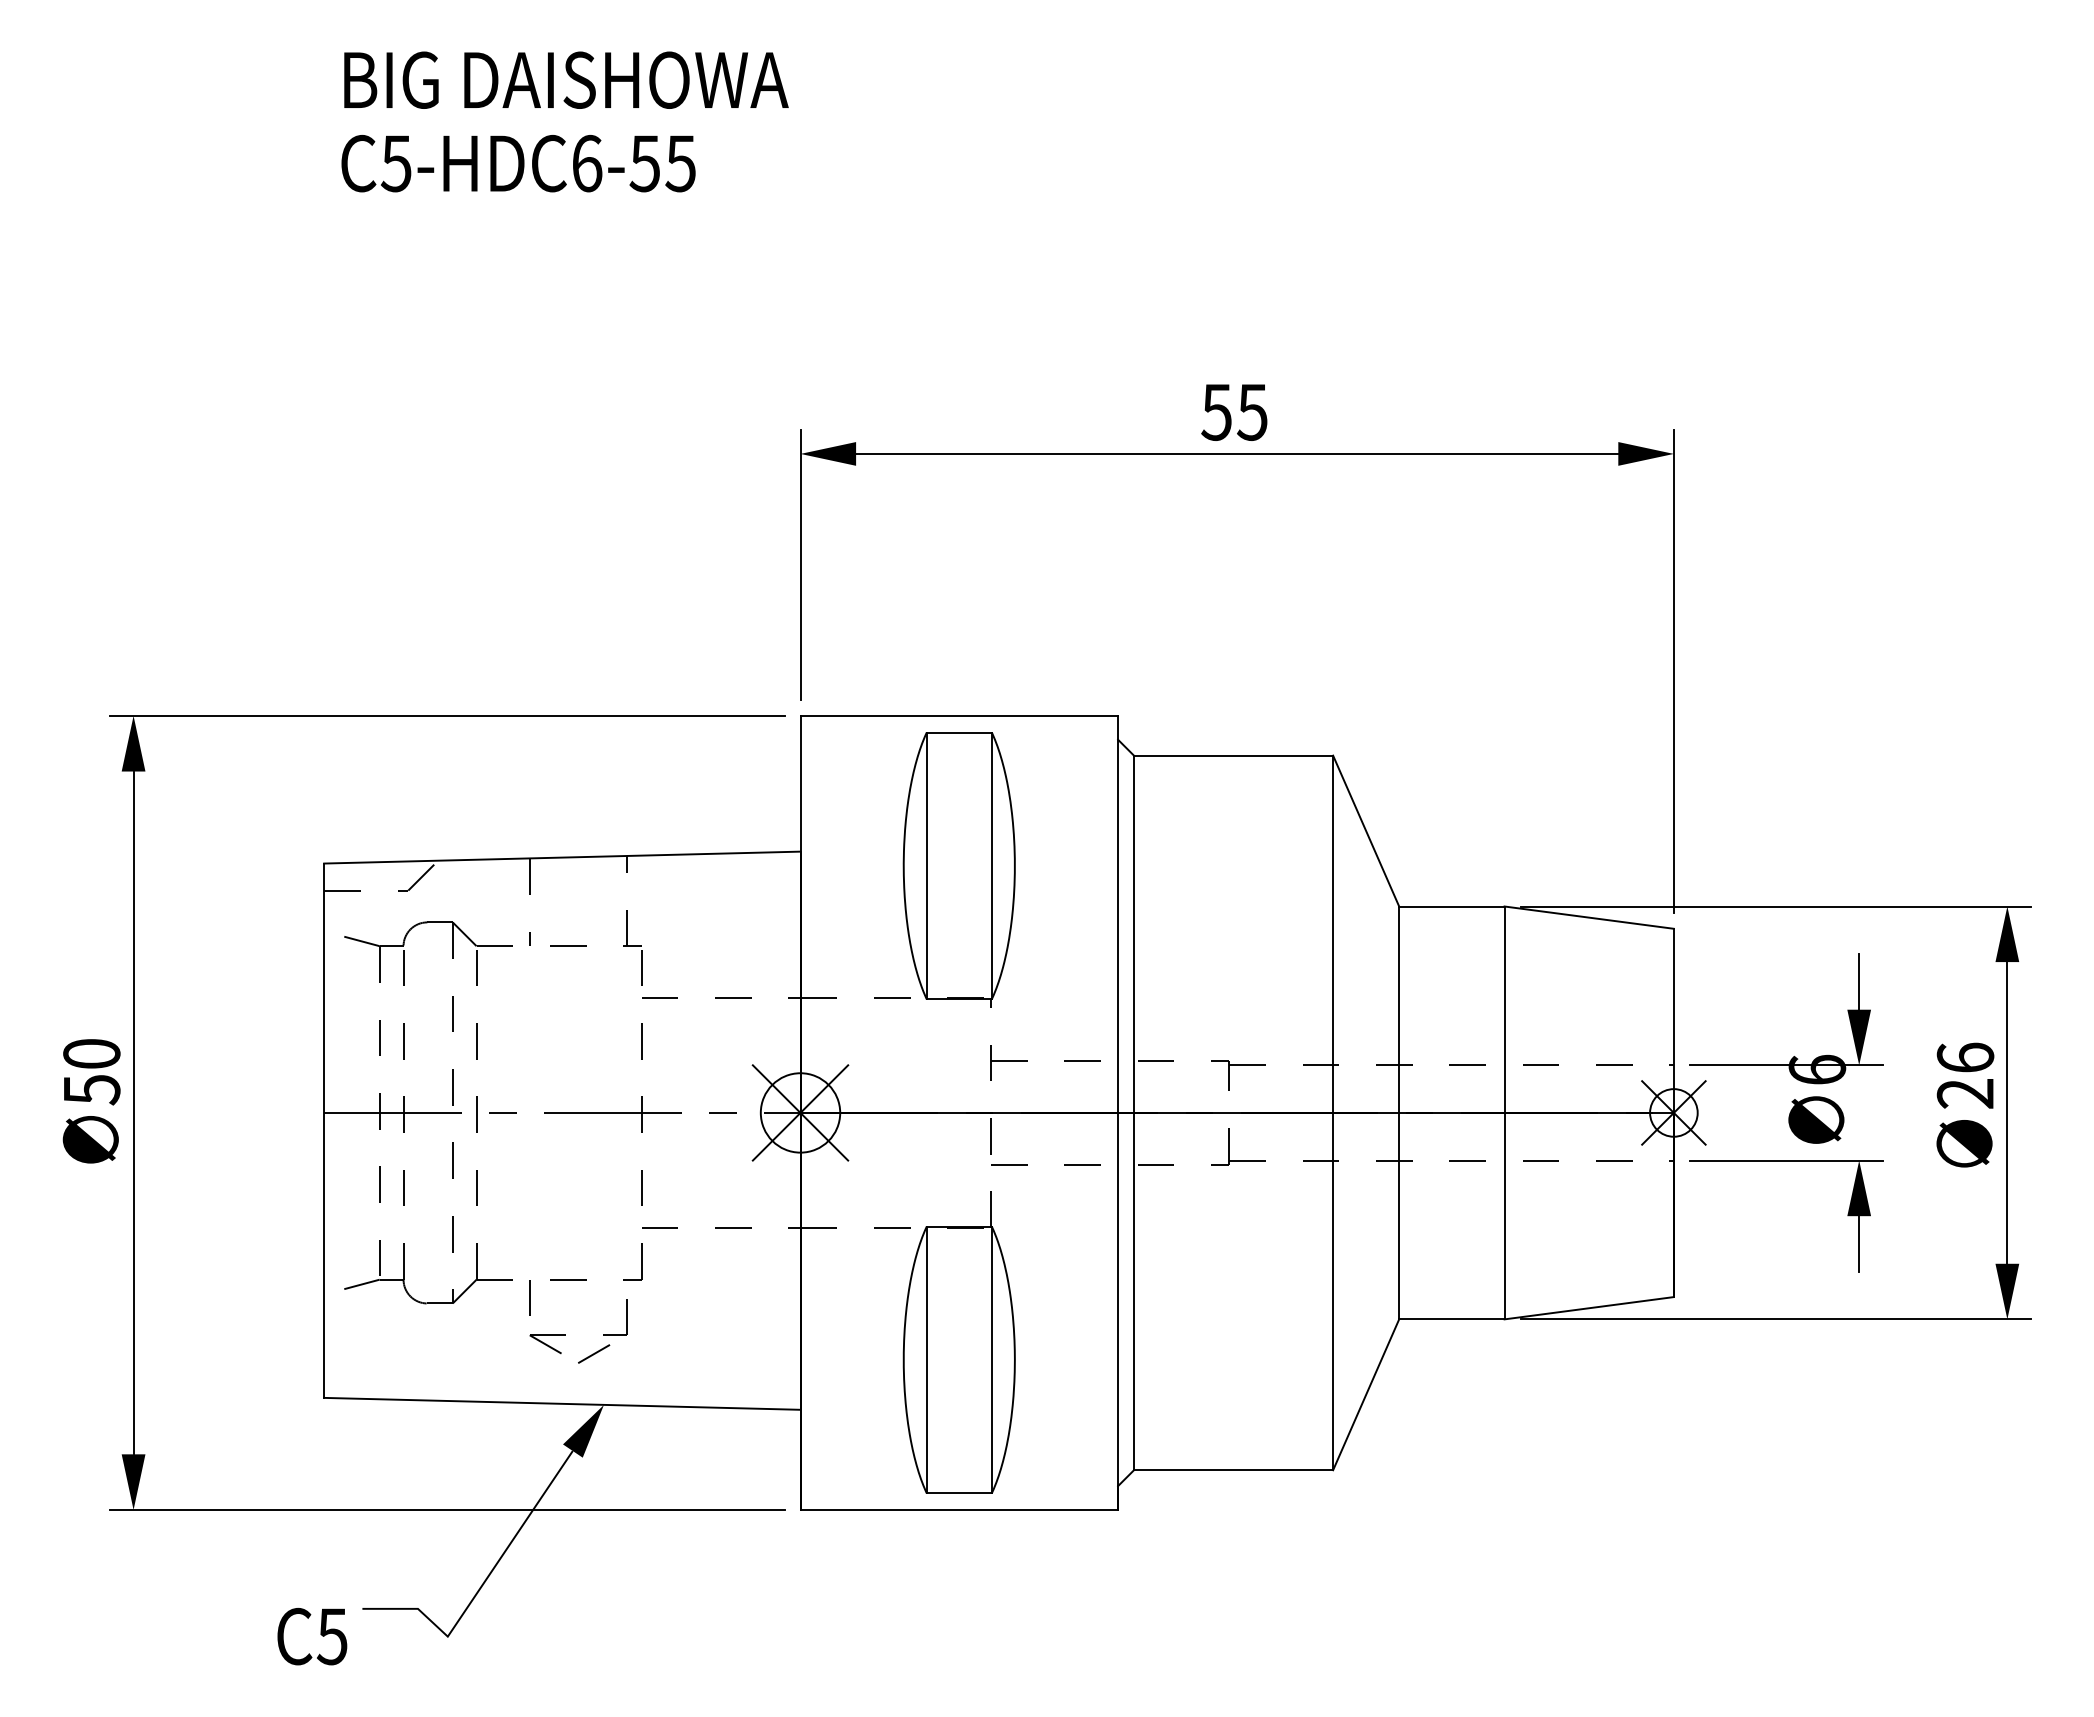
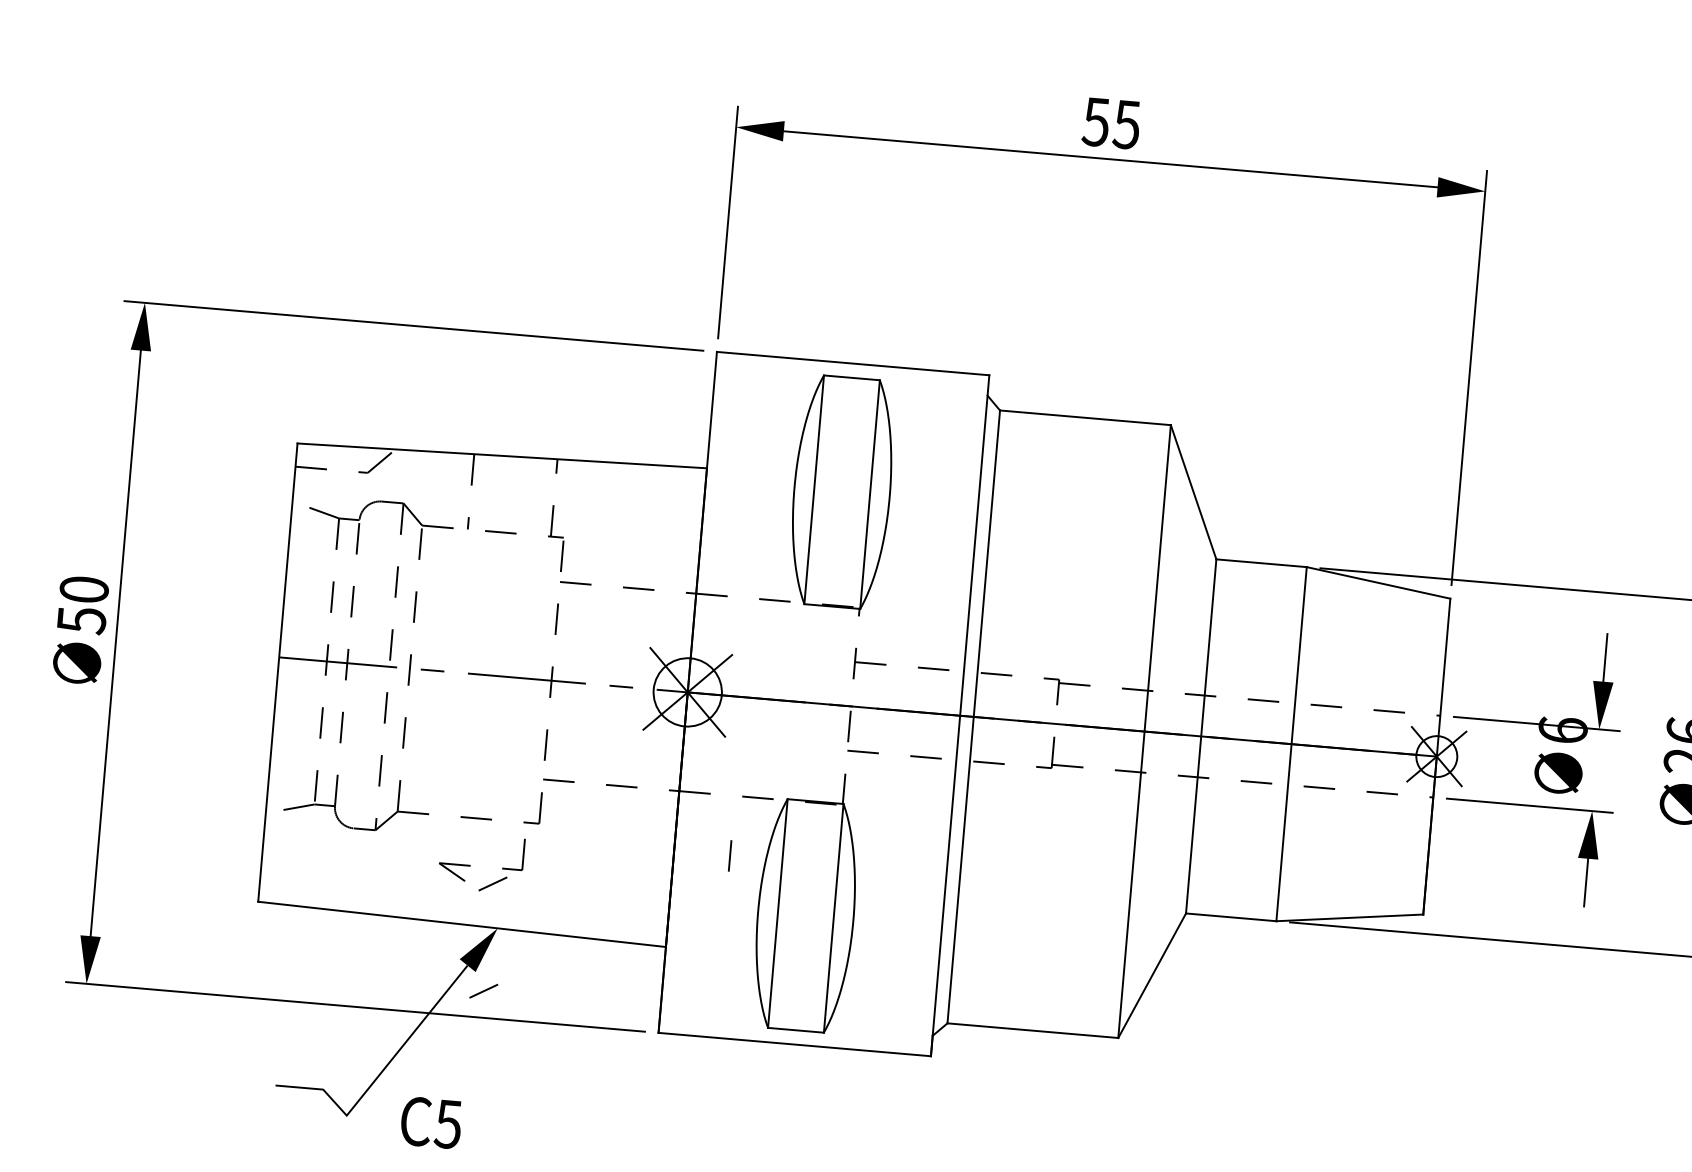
line: (529, 1297) -> (729, 855), moved
line: (594, 1478) -> (484, 990), added
text: (312, 1636) -> (431, 1122), moved

